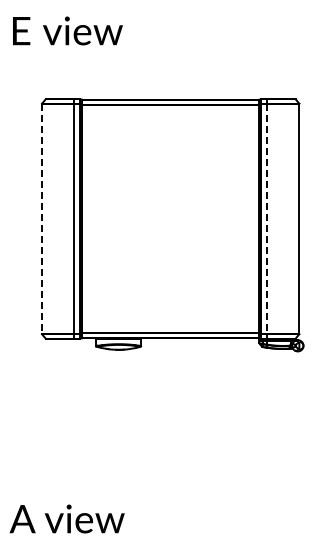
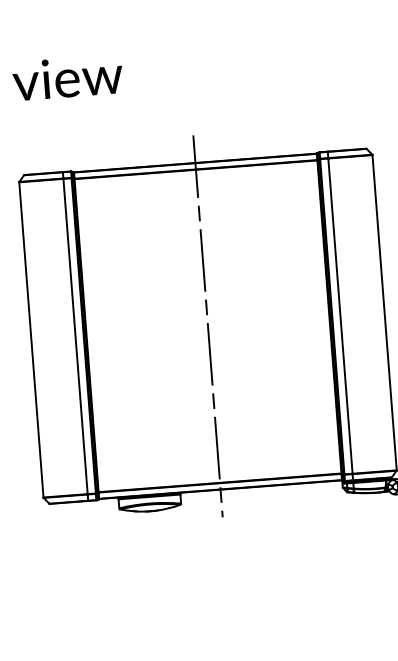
line: (41, 218) -> (30, 339), dashed -> solid
line: (170, 218) -> (207, 325), added
line: (267, 218) -> (340, 315), dashed -> solid

